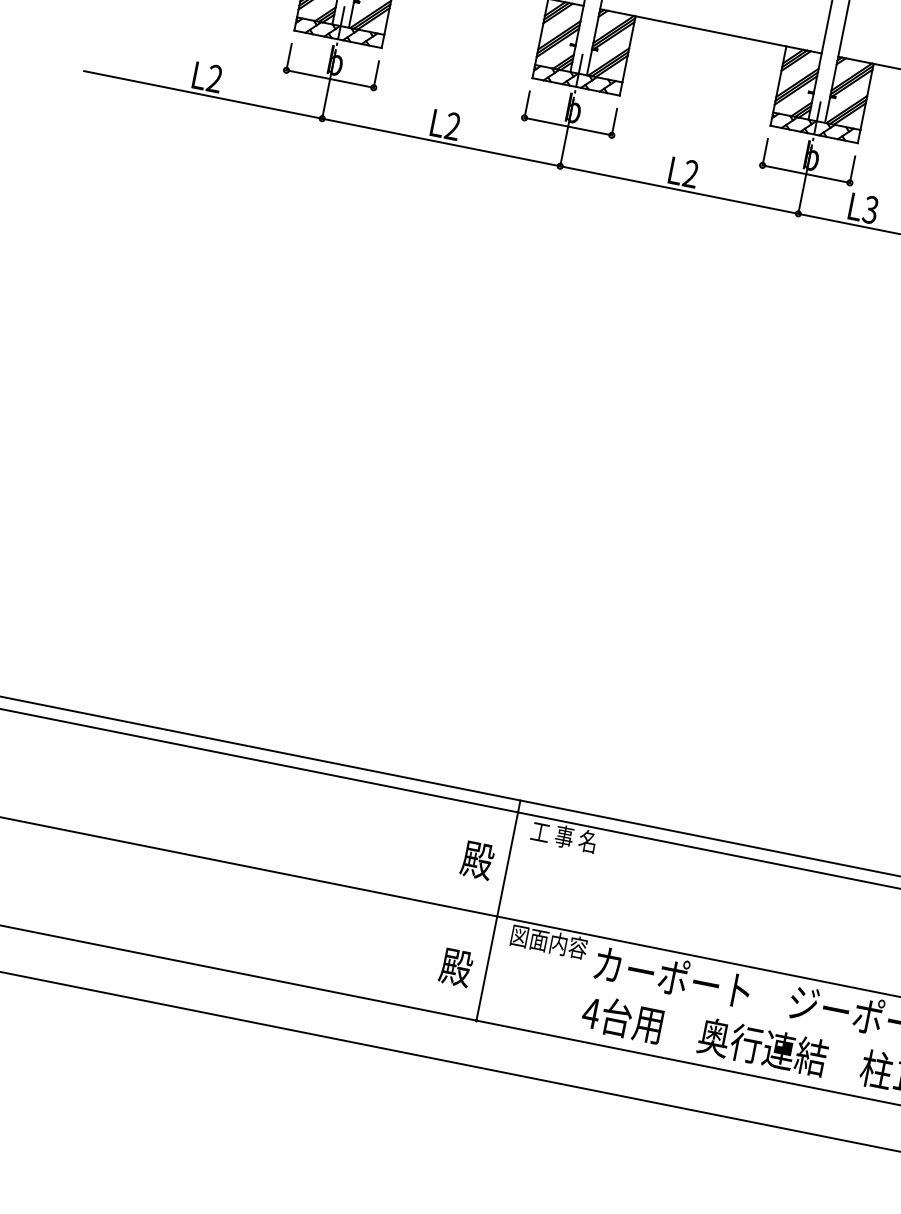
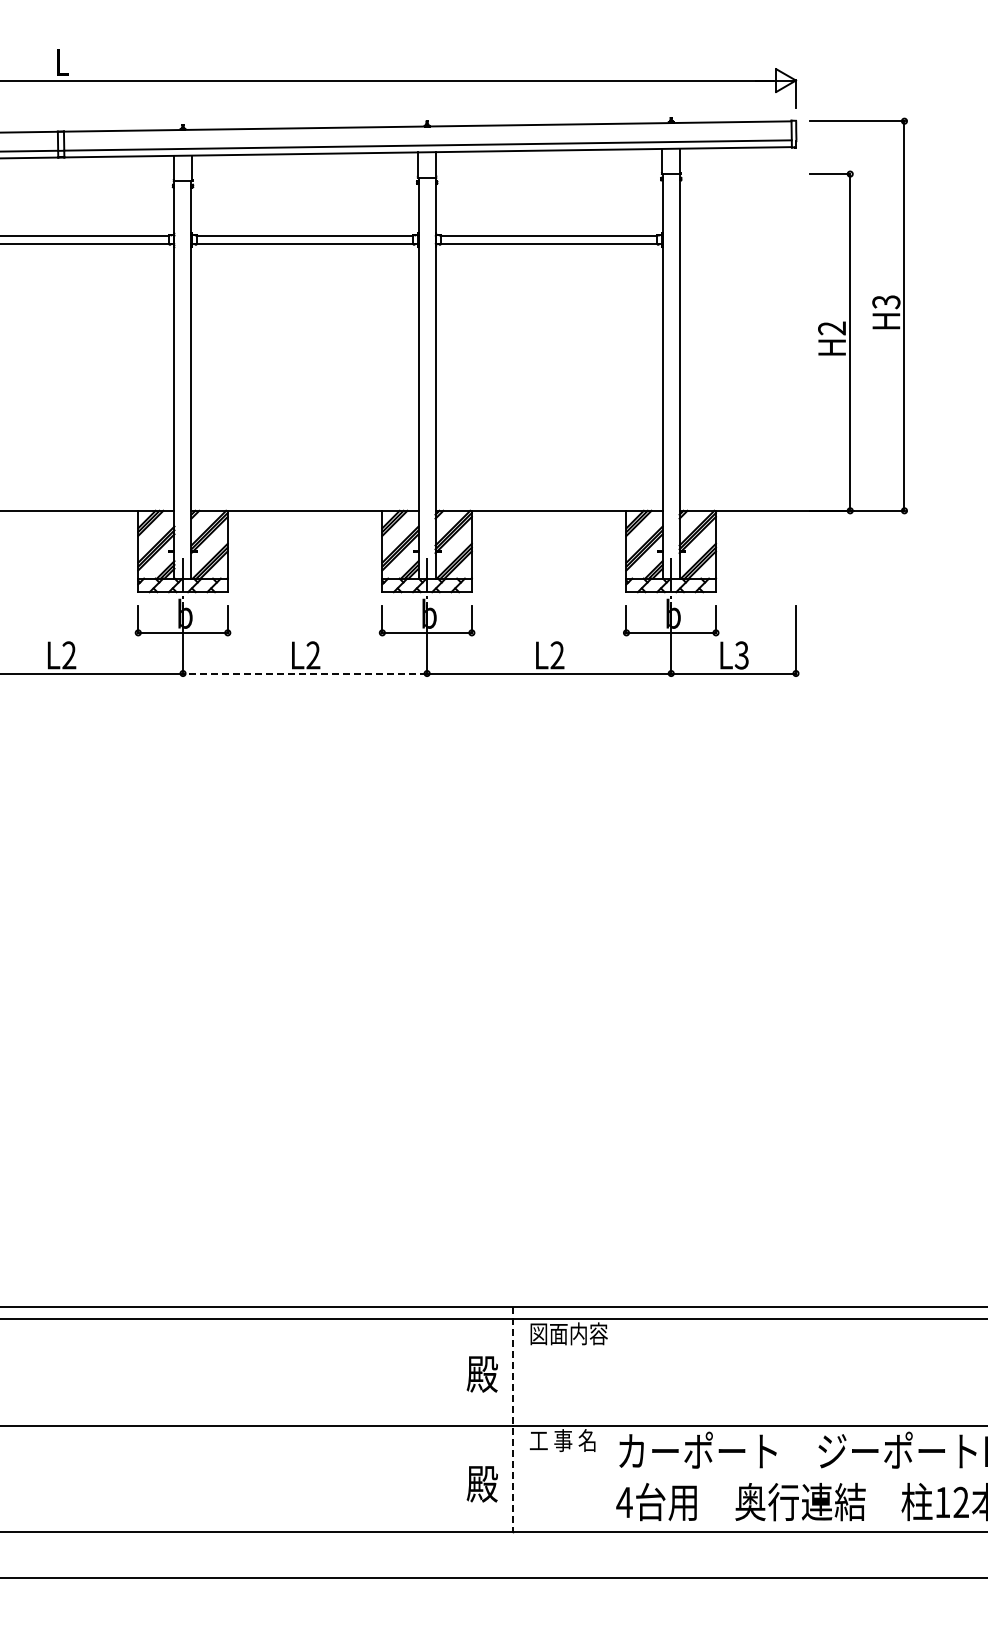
line: (440, 142) -> (304, 673), solid -> dashed
text: (569, 837) -> (568, 1333), 工 事 名 -> 図面内容
line: (498, 910) -> (512, 1419), solid -> dashed
text: (548, 941) -> (568, 1440), 図面内容 -> 工 事 名

